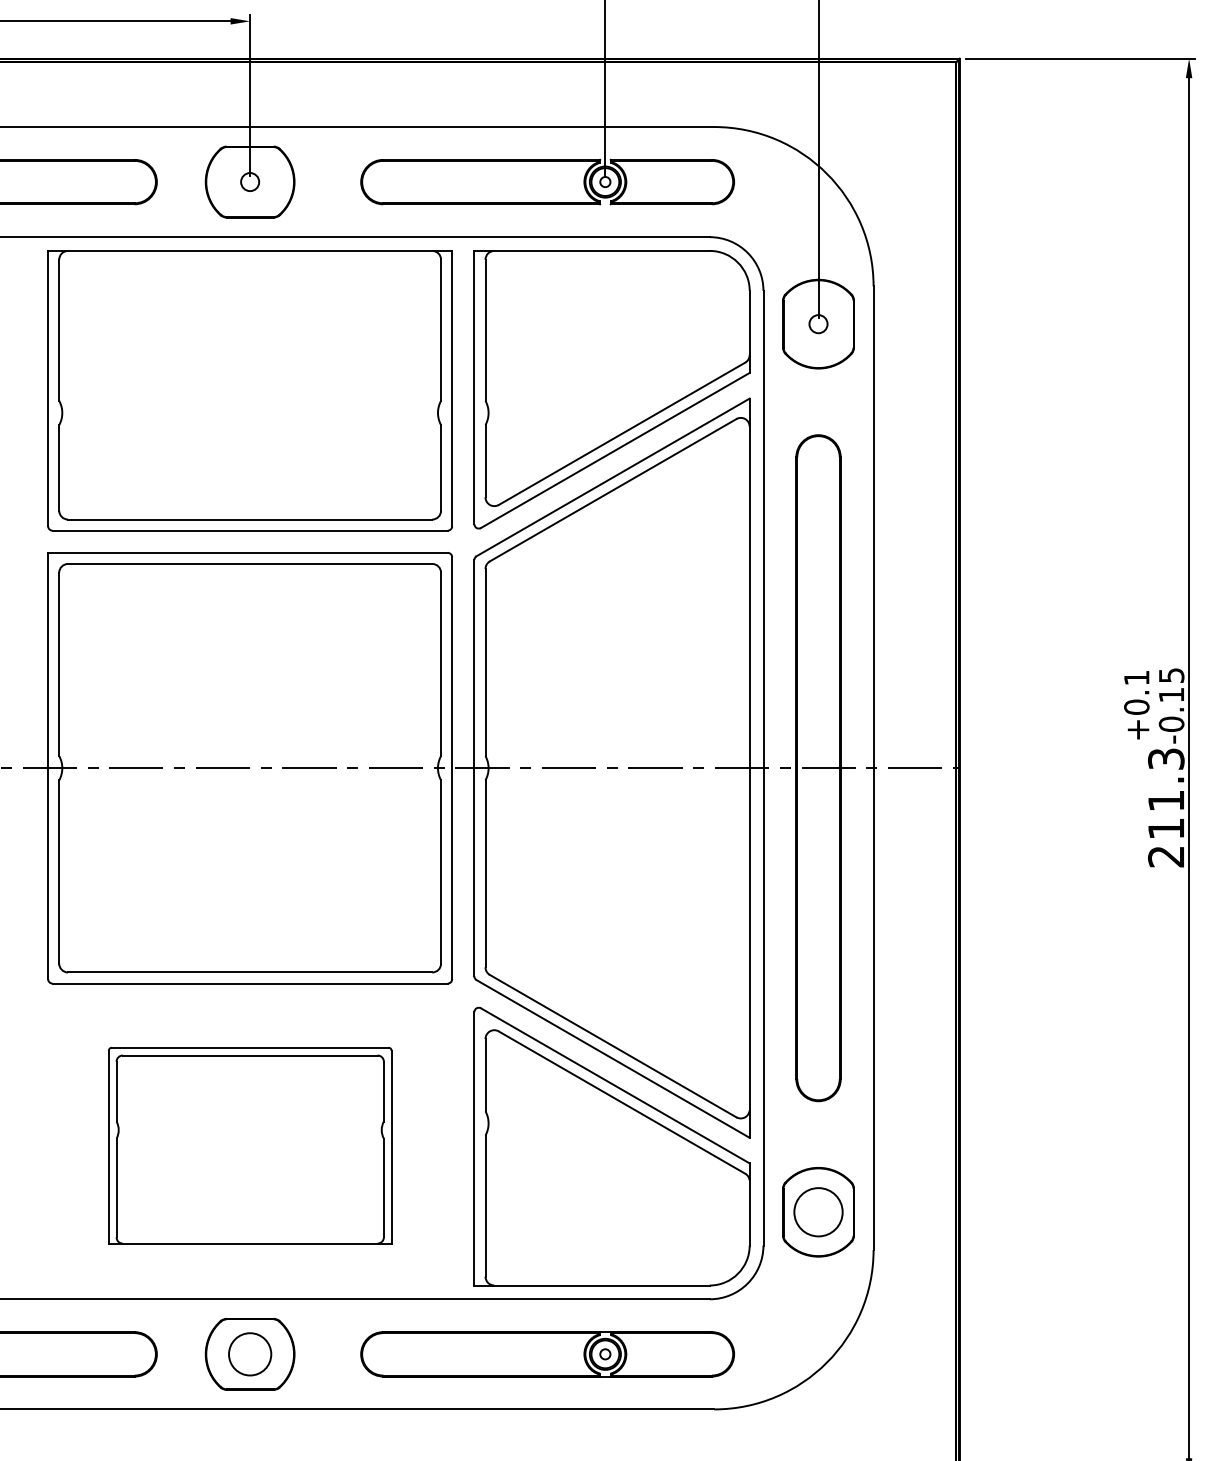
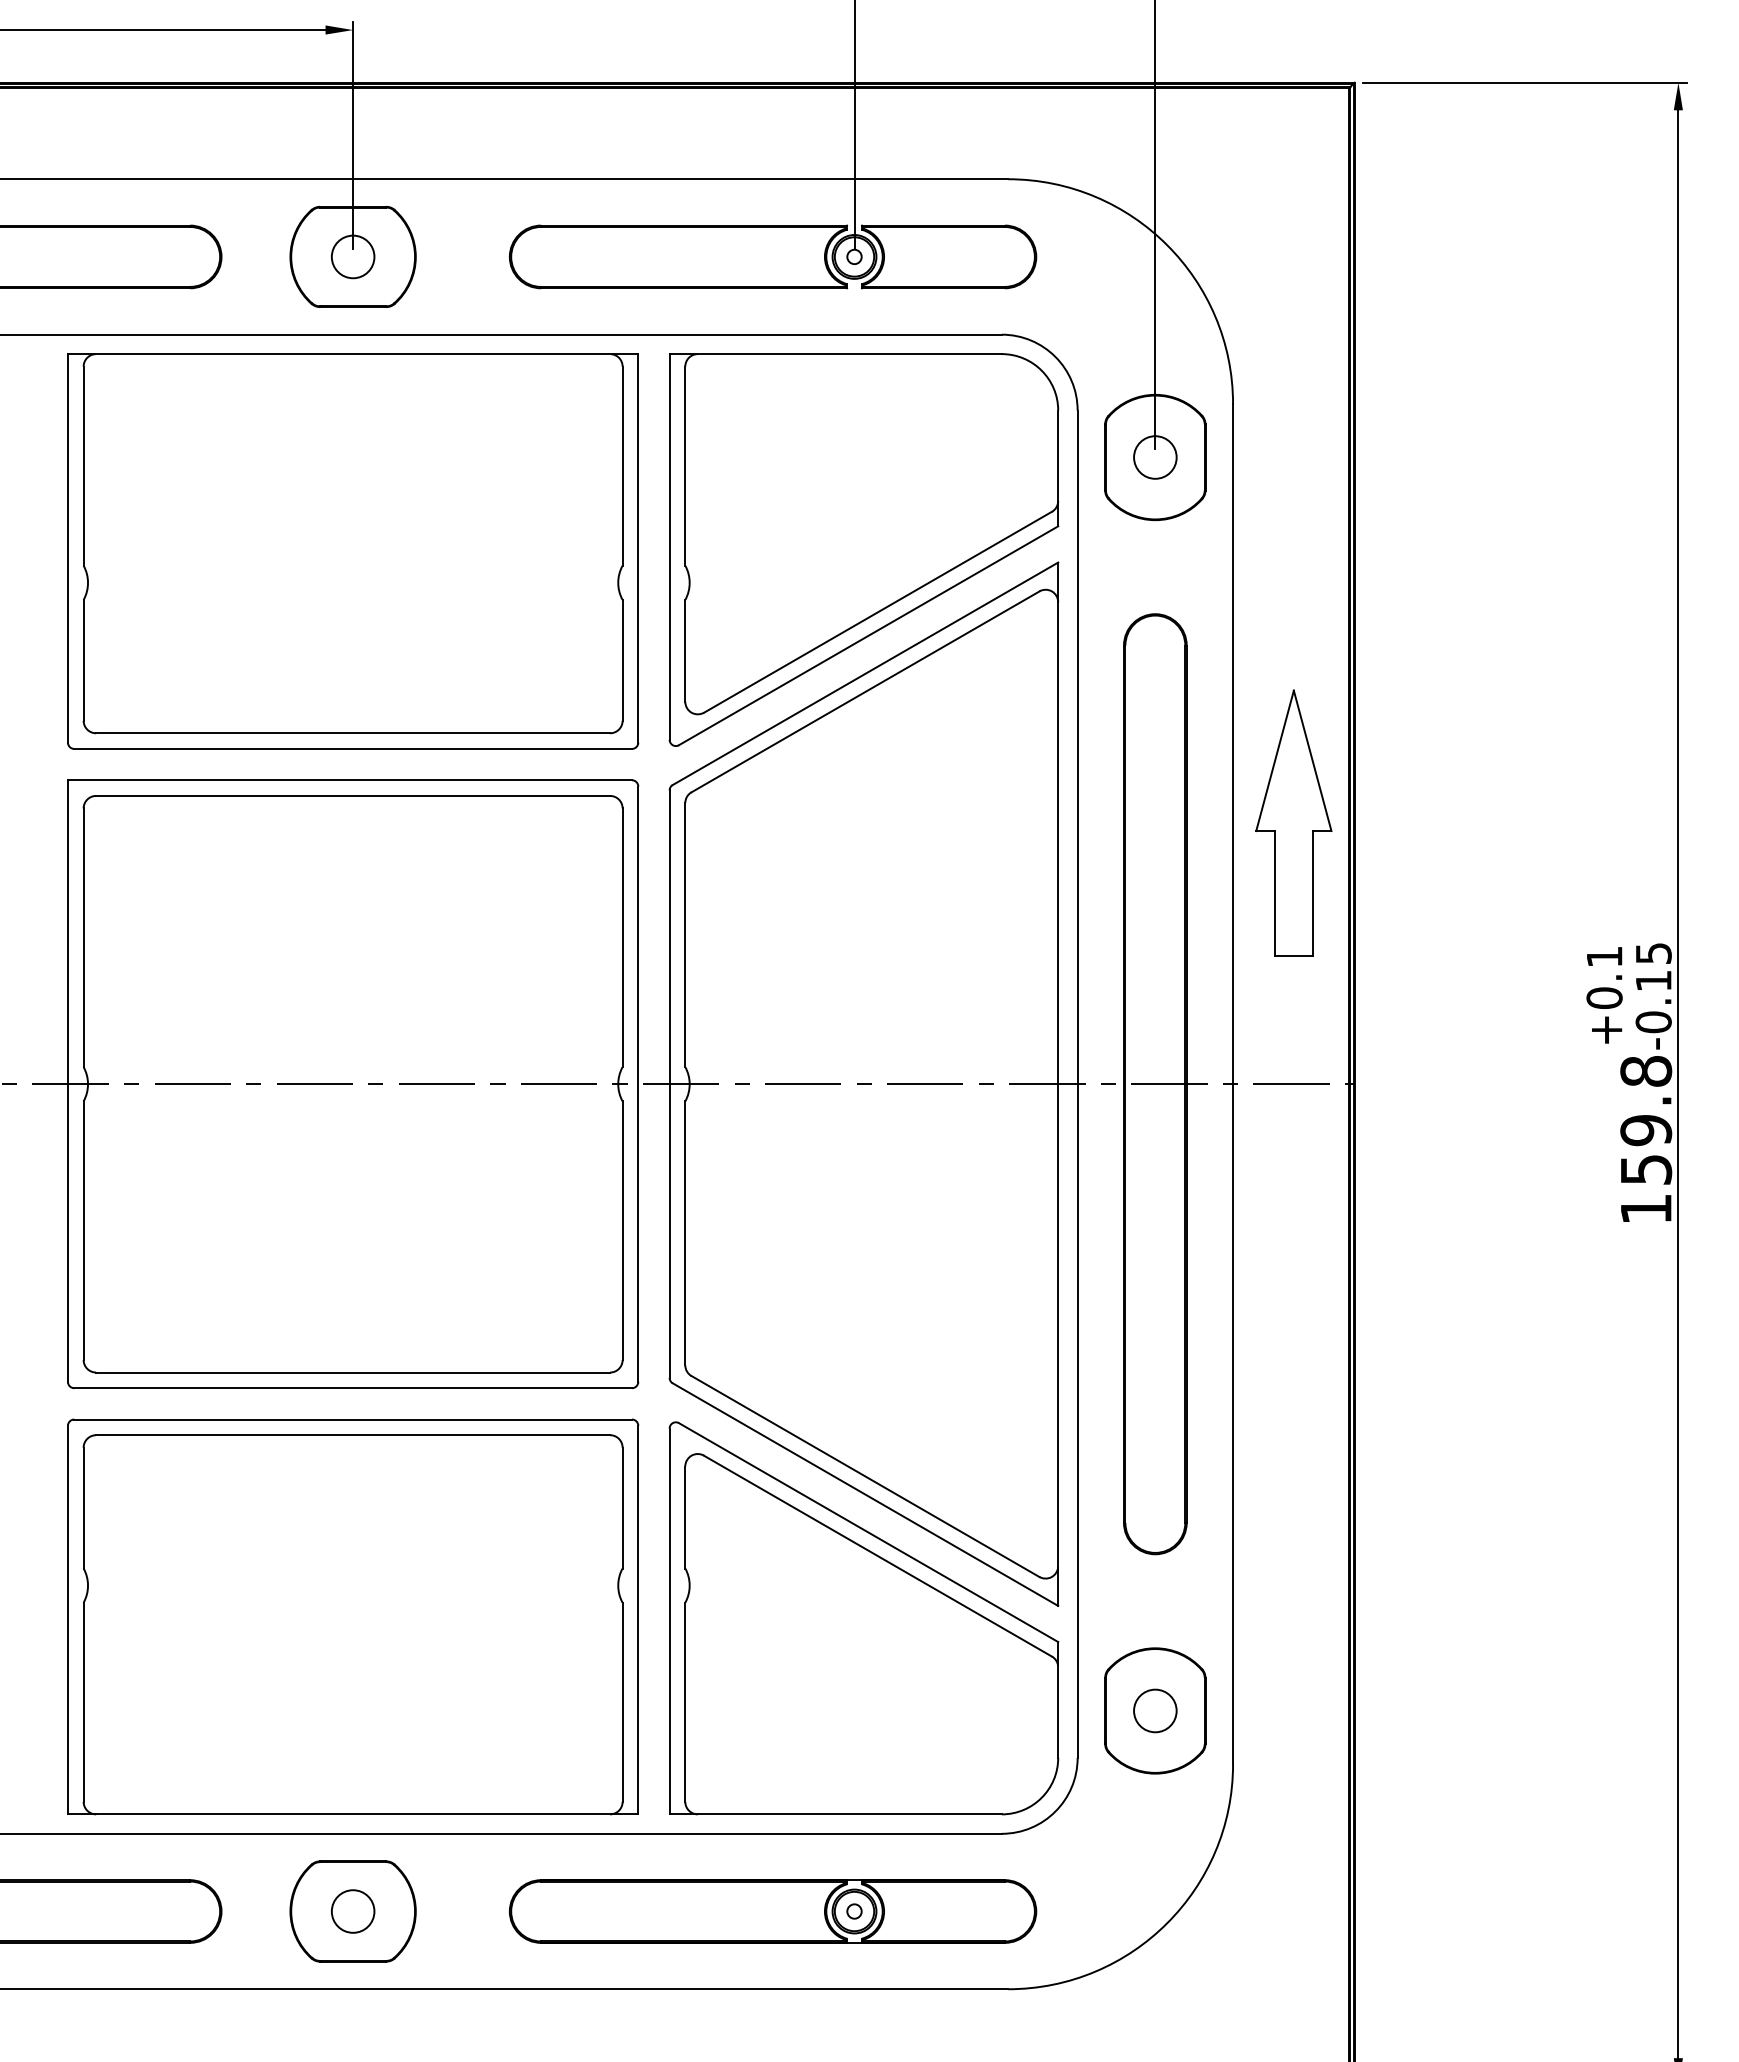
circle: (249, 181) -> (352, 256), size x1.67
circle: (818, 324) -> (1155, 457), size x1.67
part: (916, 582) -> (1293, 822), added
text: (1166, 808) -> (1646, 1140), 211.3 -> 159.8
part: (250, 1145) -> (353, 1616), size x1.43
circle: (818, 1211) -> (1155, 1710), size x0.62
circle: (249, 1354) -> (352, 1911), size x0.71

